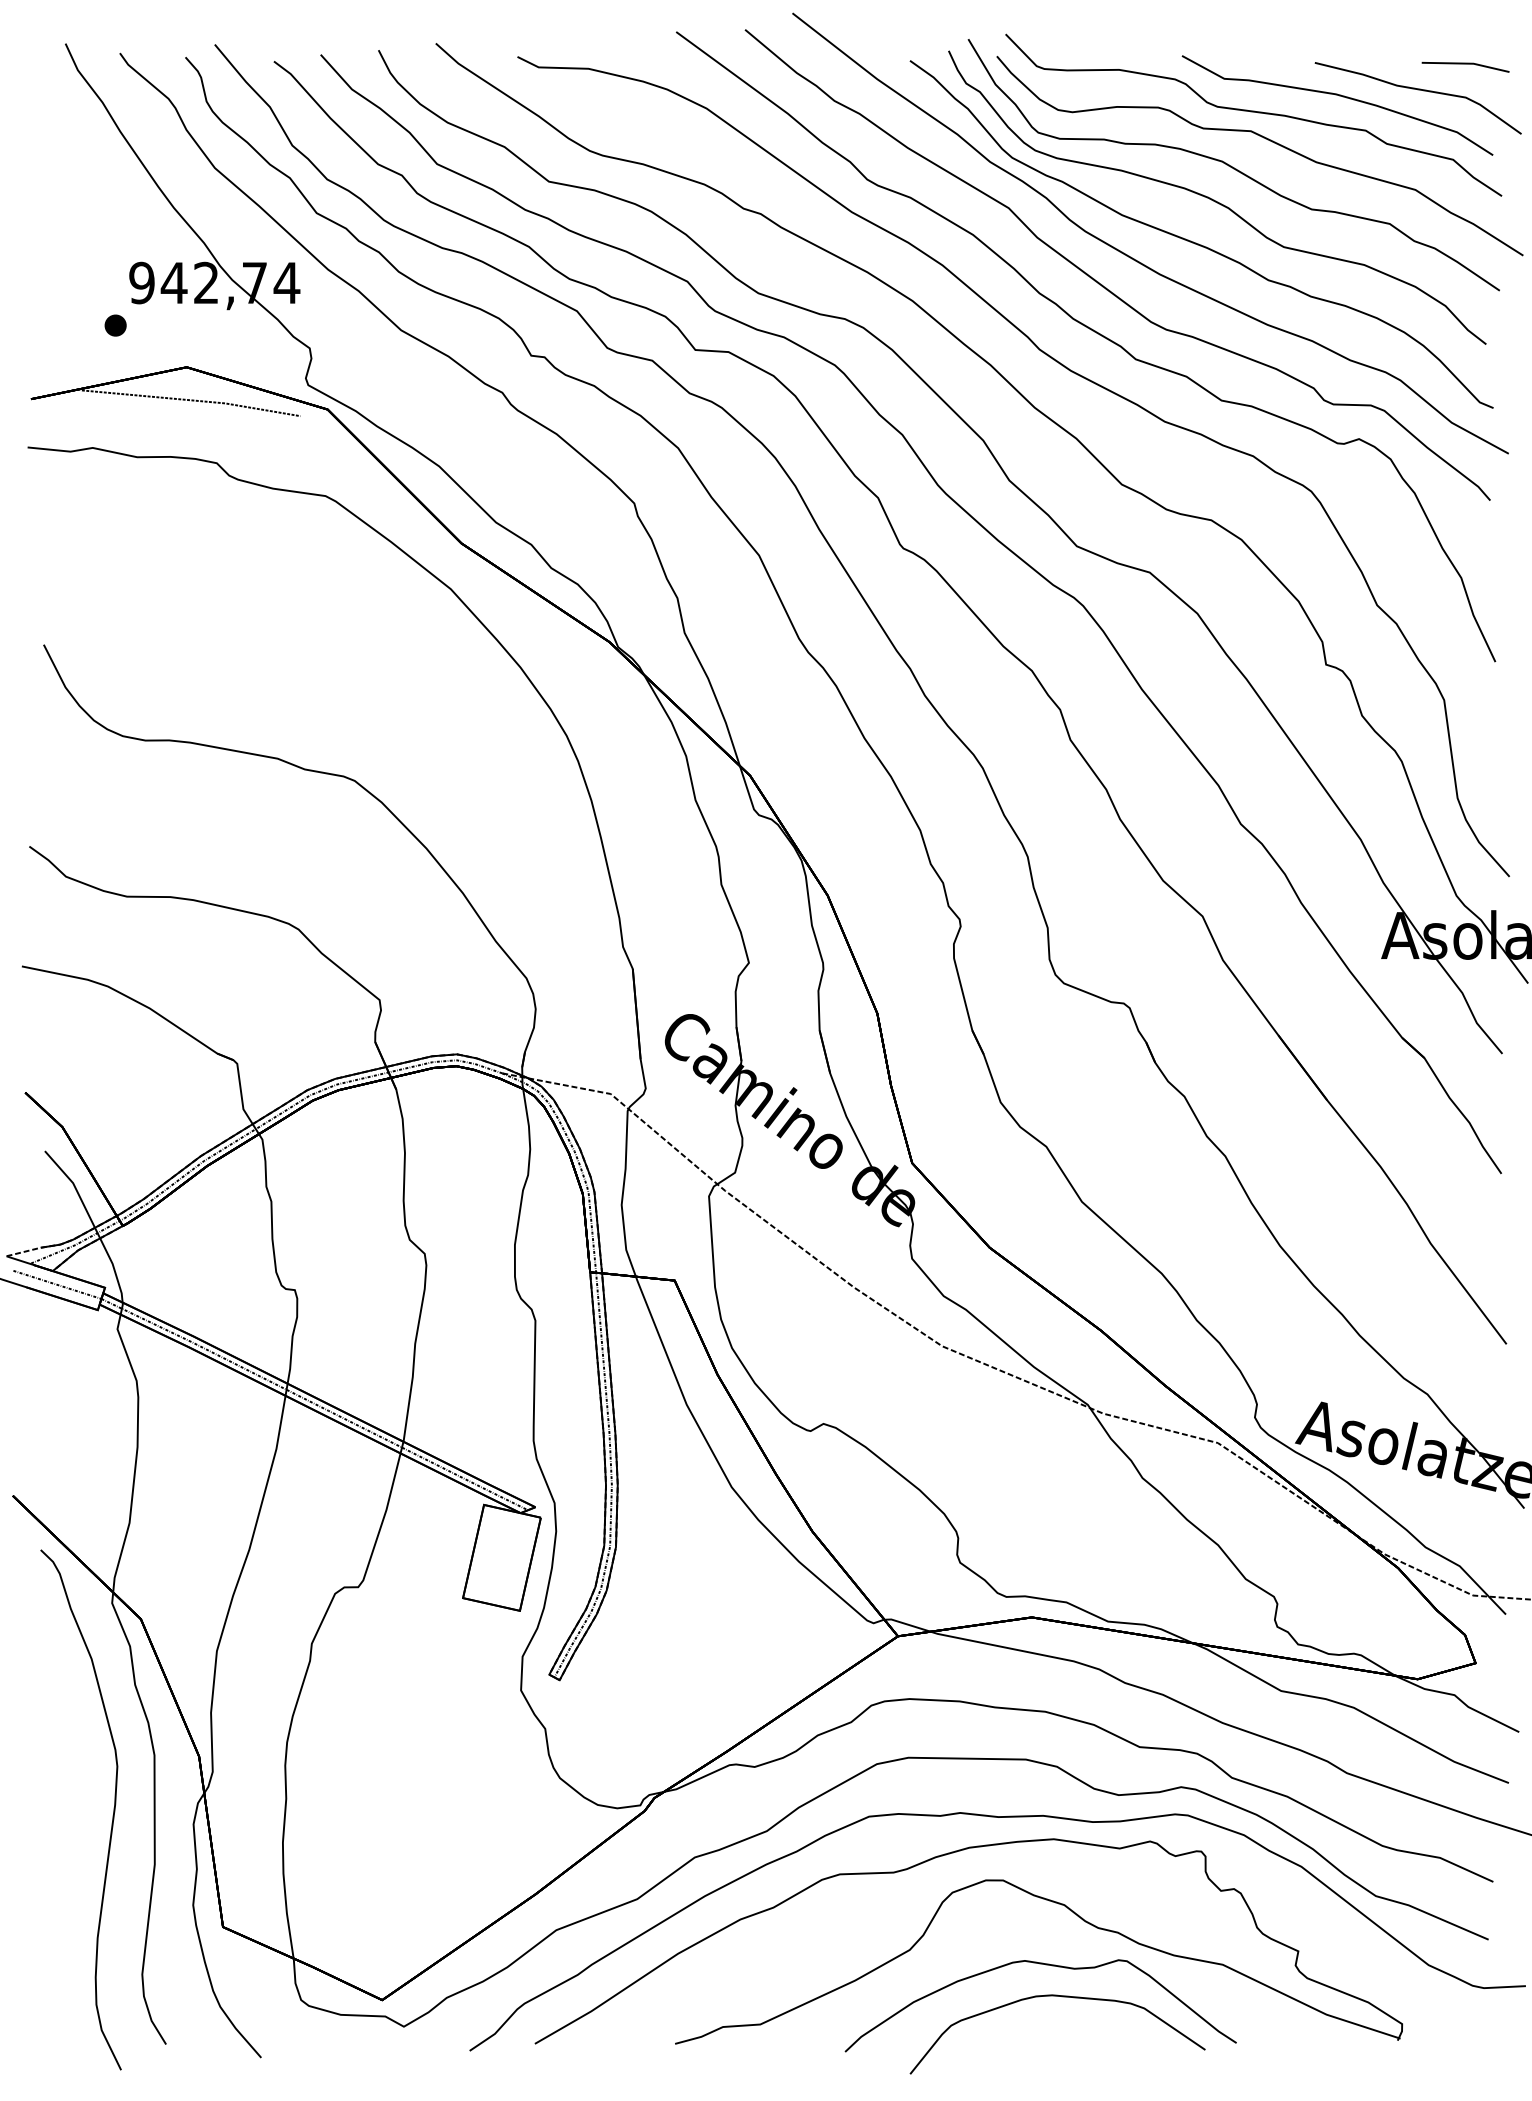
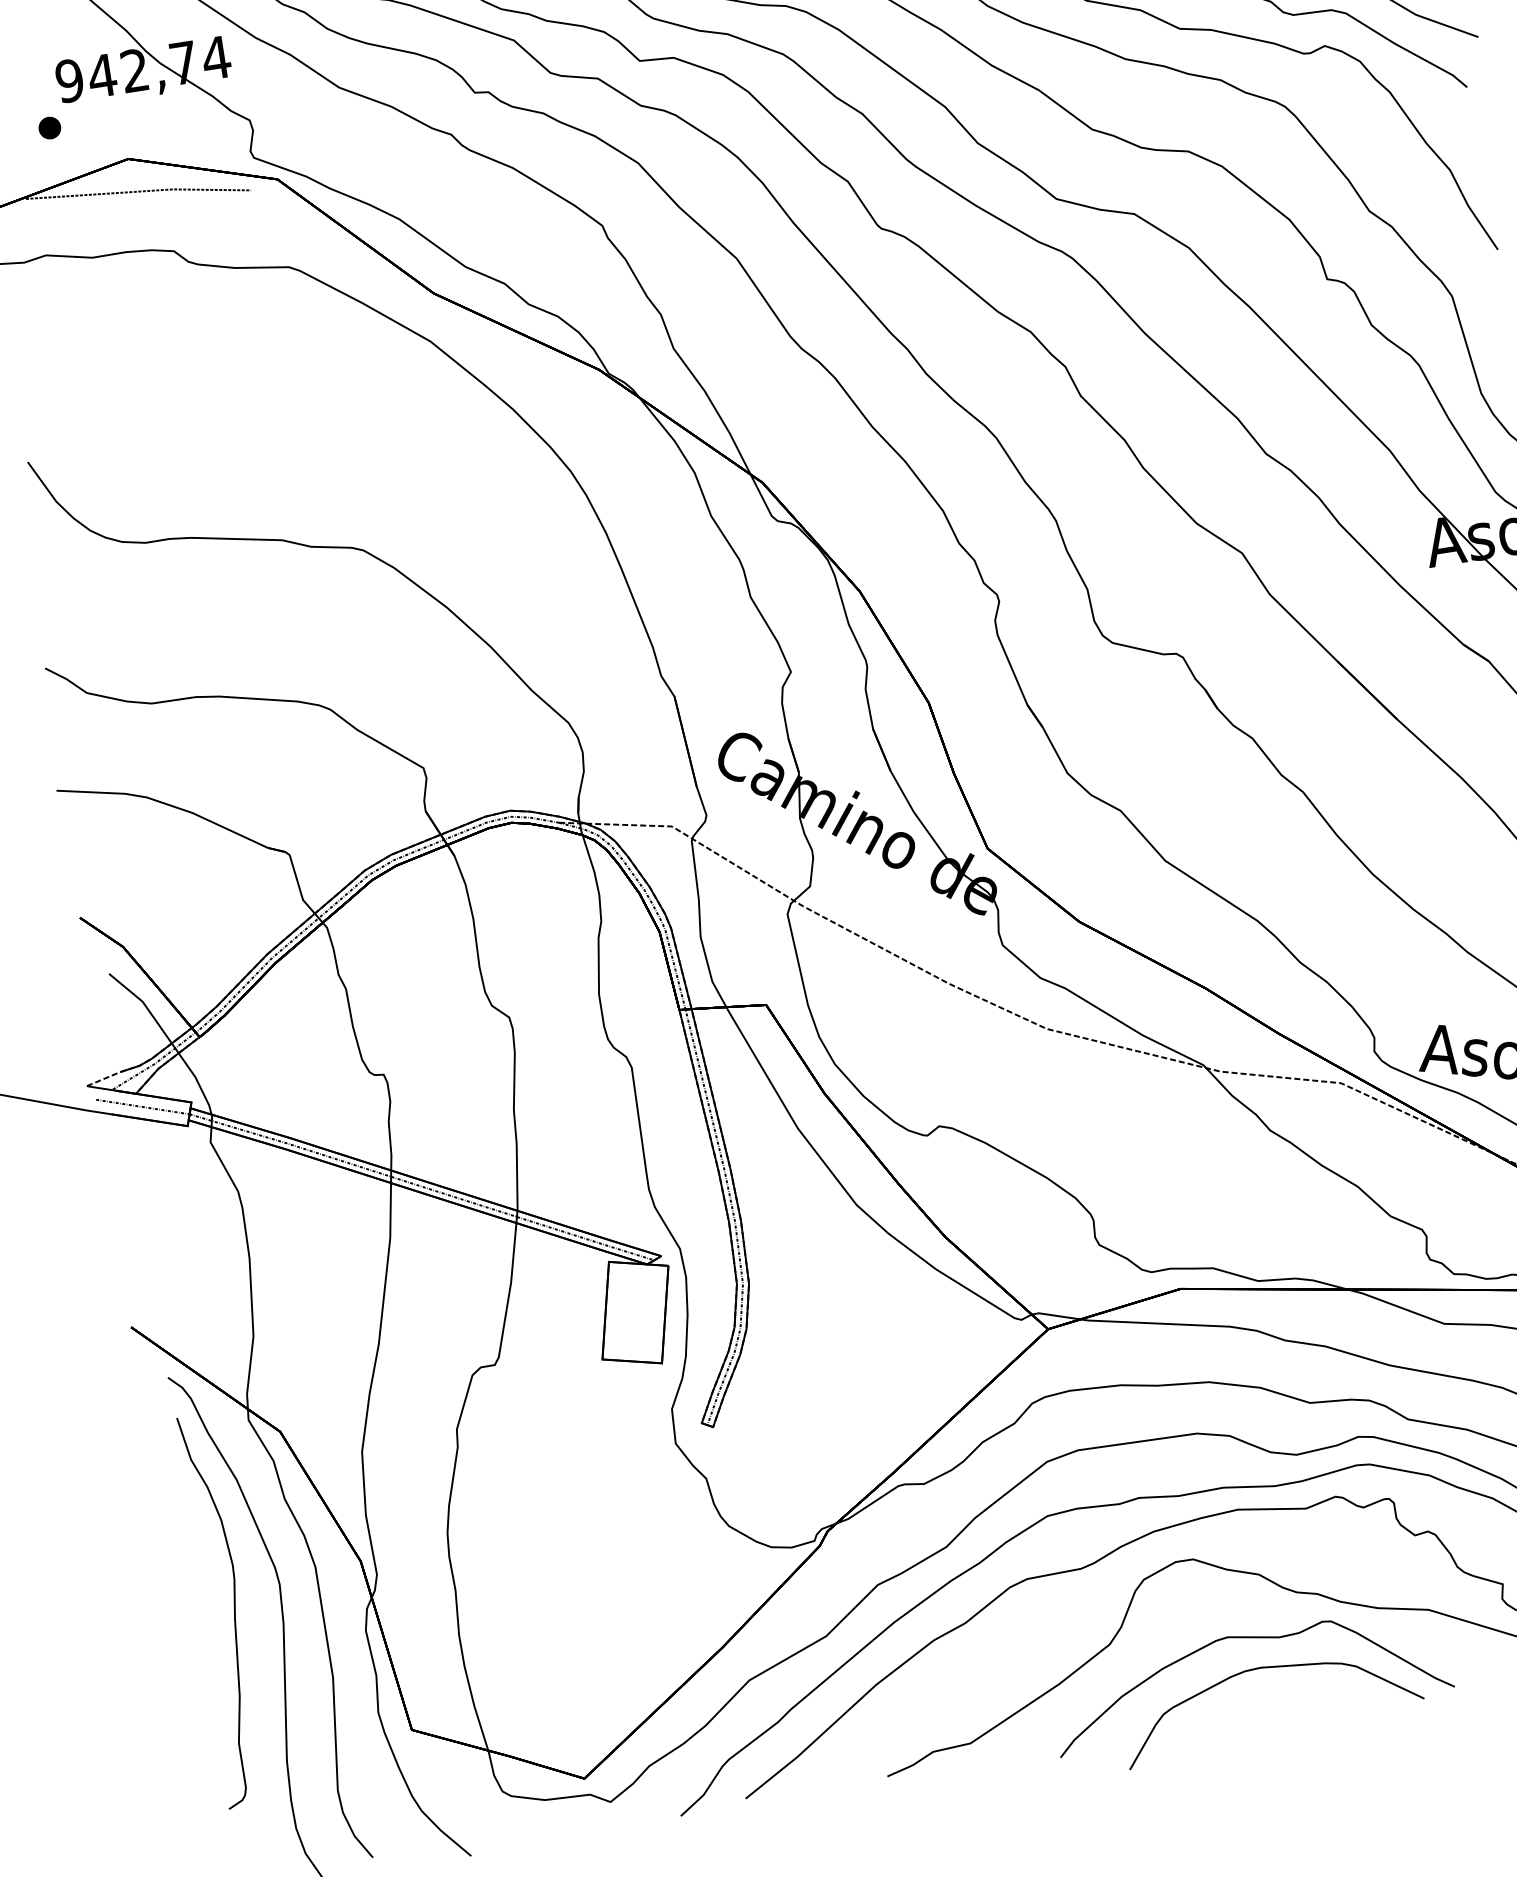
curve: (68, 1787) -> (233, 1613), added

